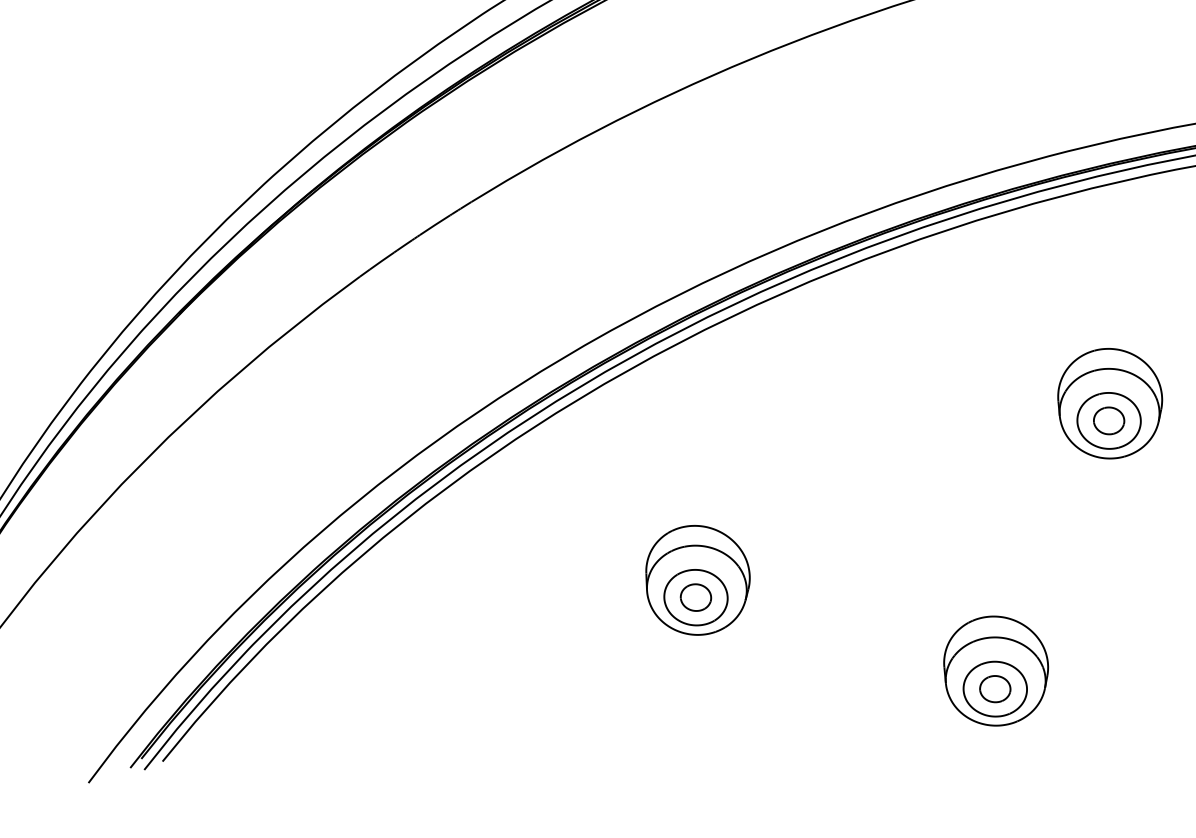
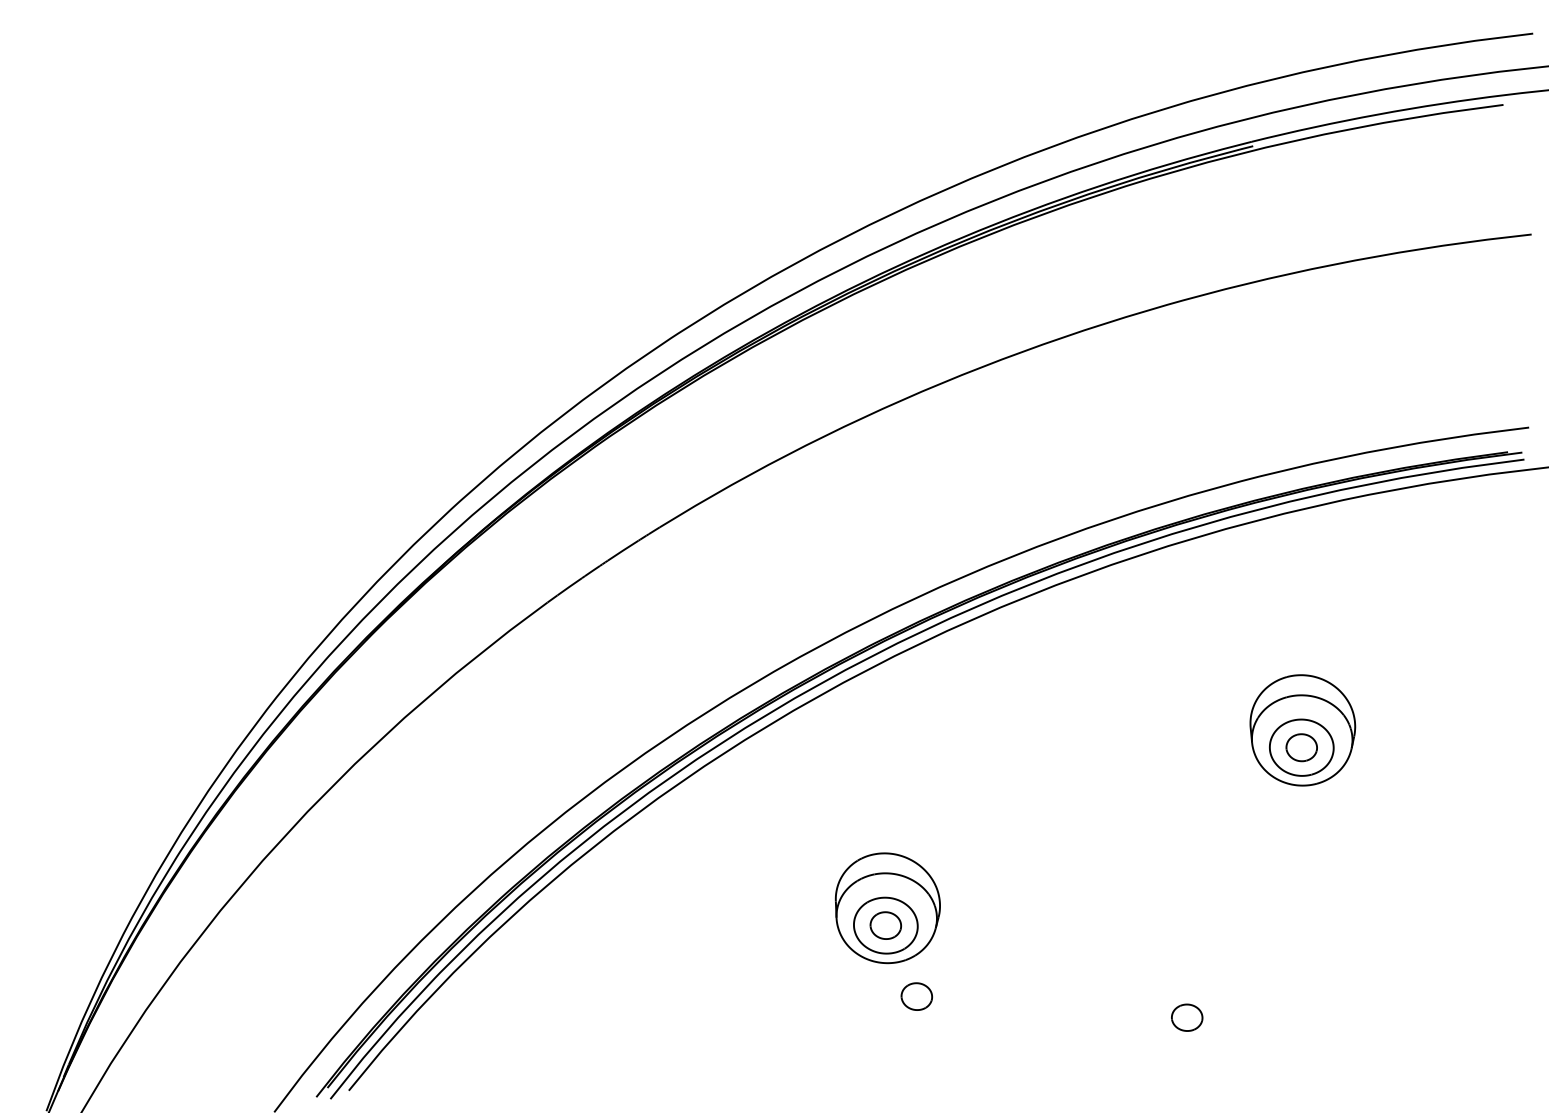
part: (726, 668) -> (916, 996), added
part: (995, 670) -> (1187, 999), removed

